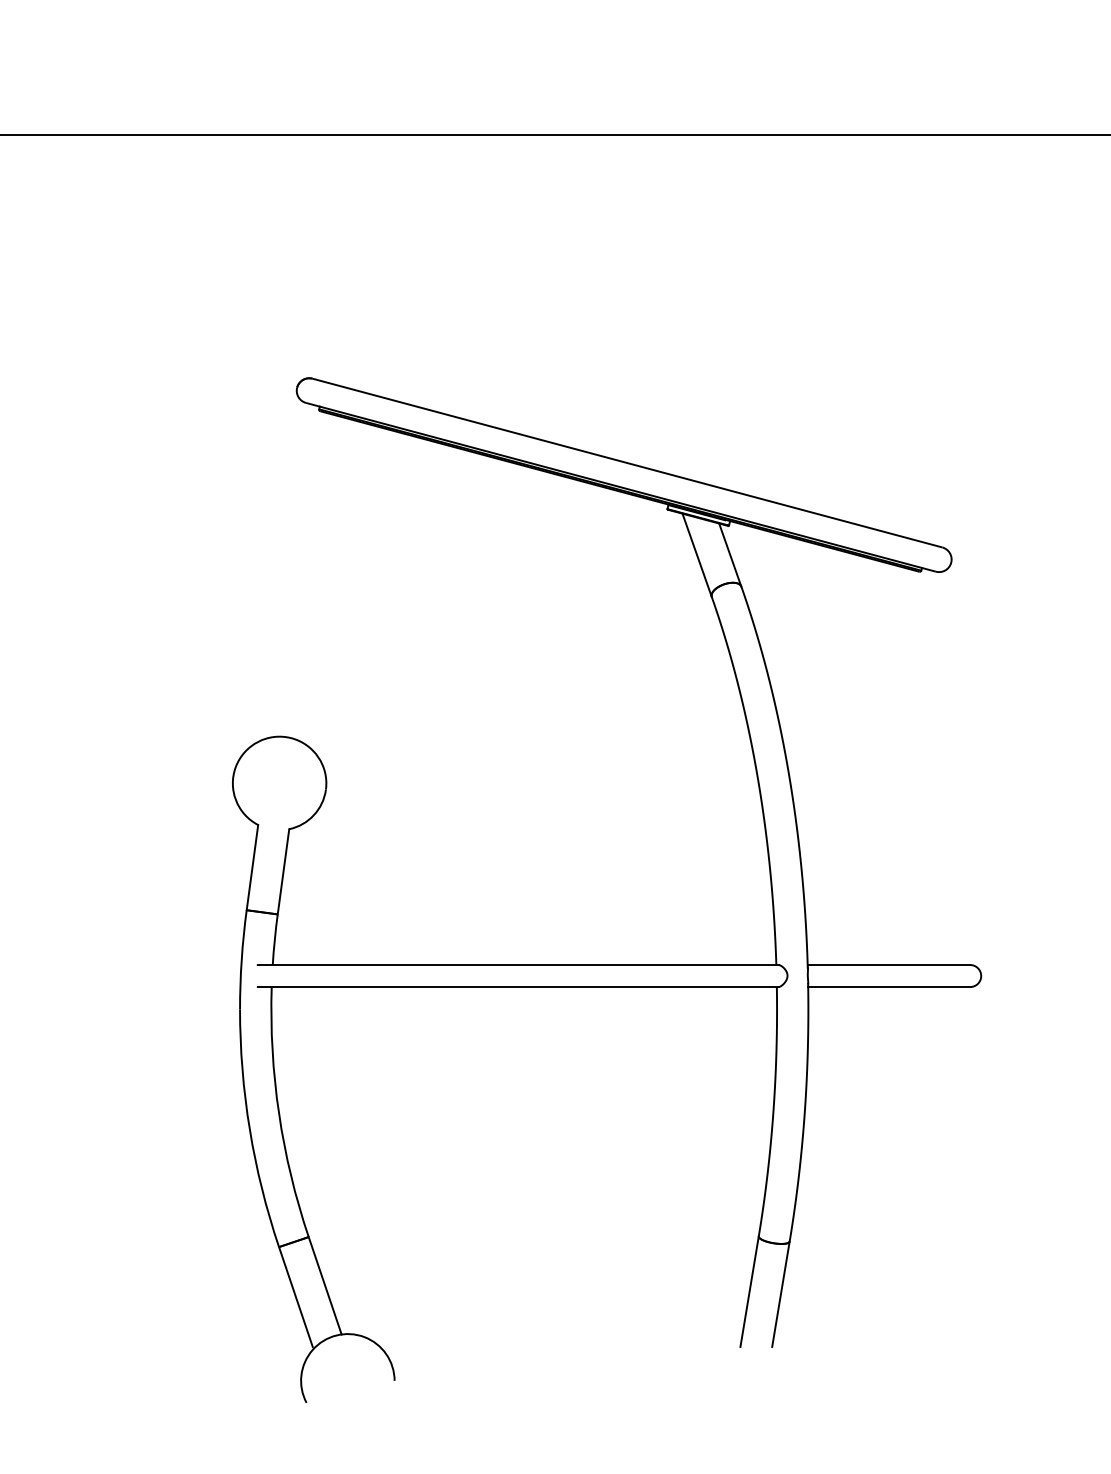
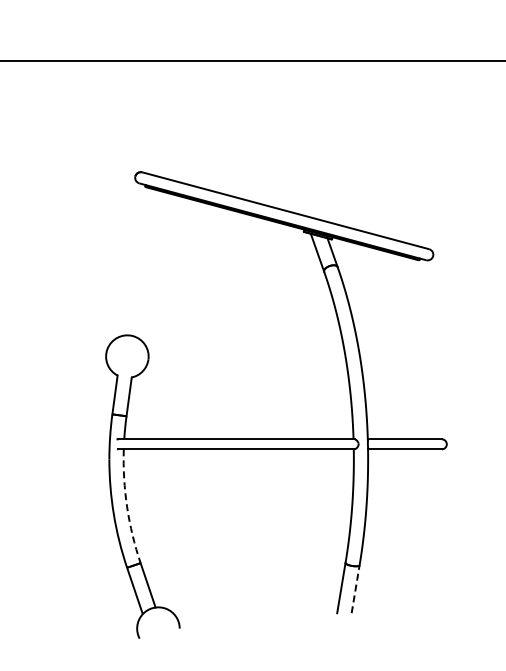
arc: (279, 1114) -> (127, 507), solid -> dashed
line: (780, 1292) -> (355, 588), solid -> dashed

